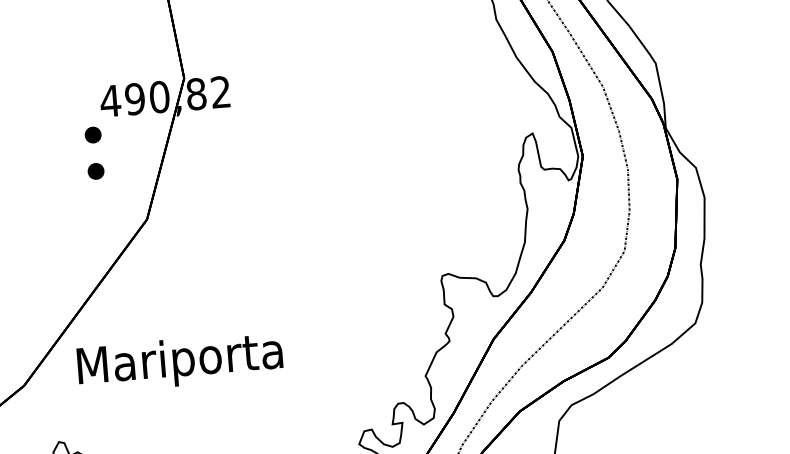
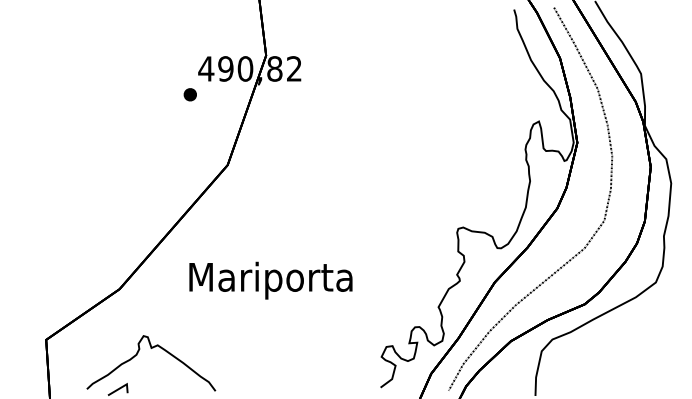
part: (95, 171) -> (189, 123), removed
text: (179, 362) -> (270, 280), moved

